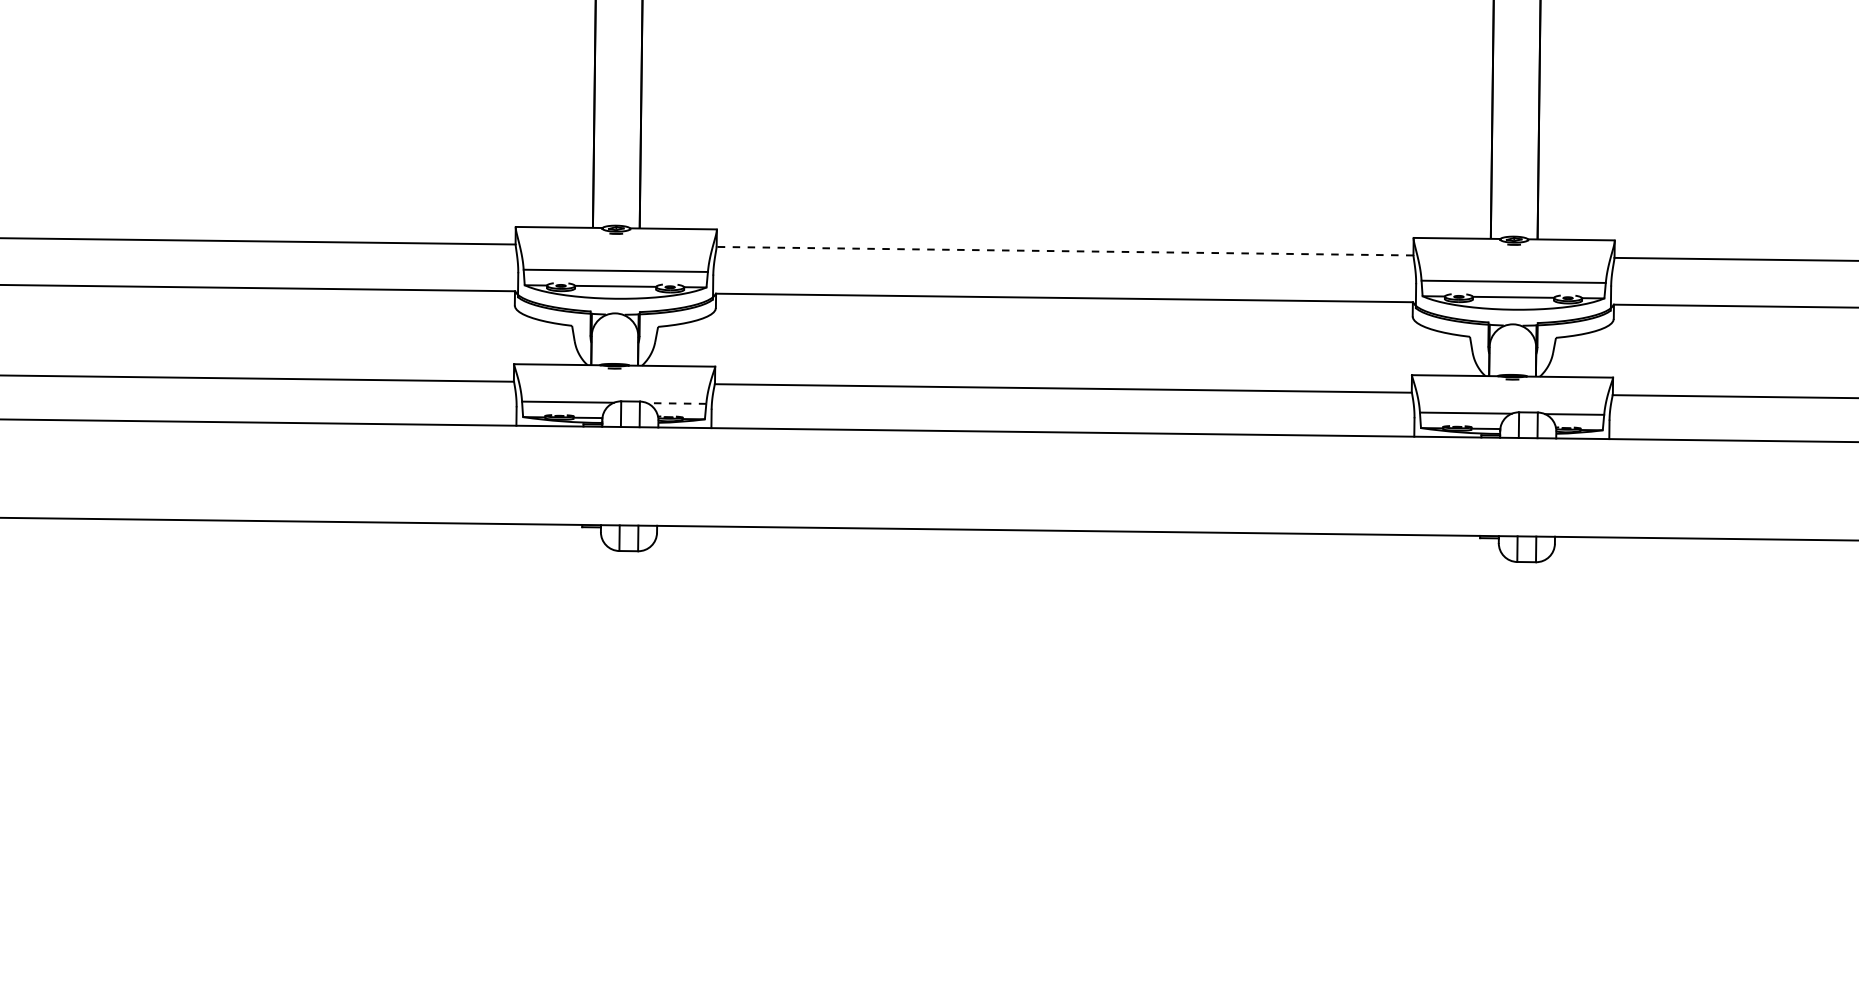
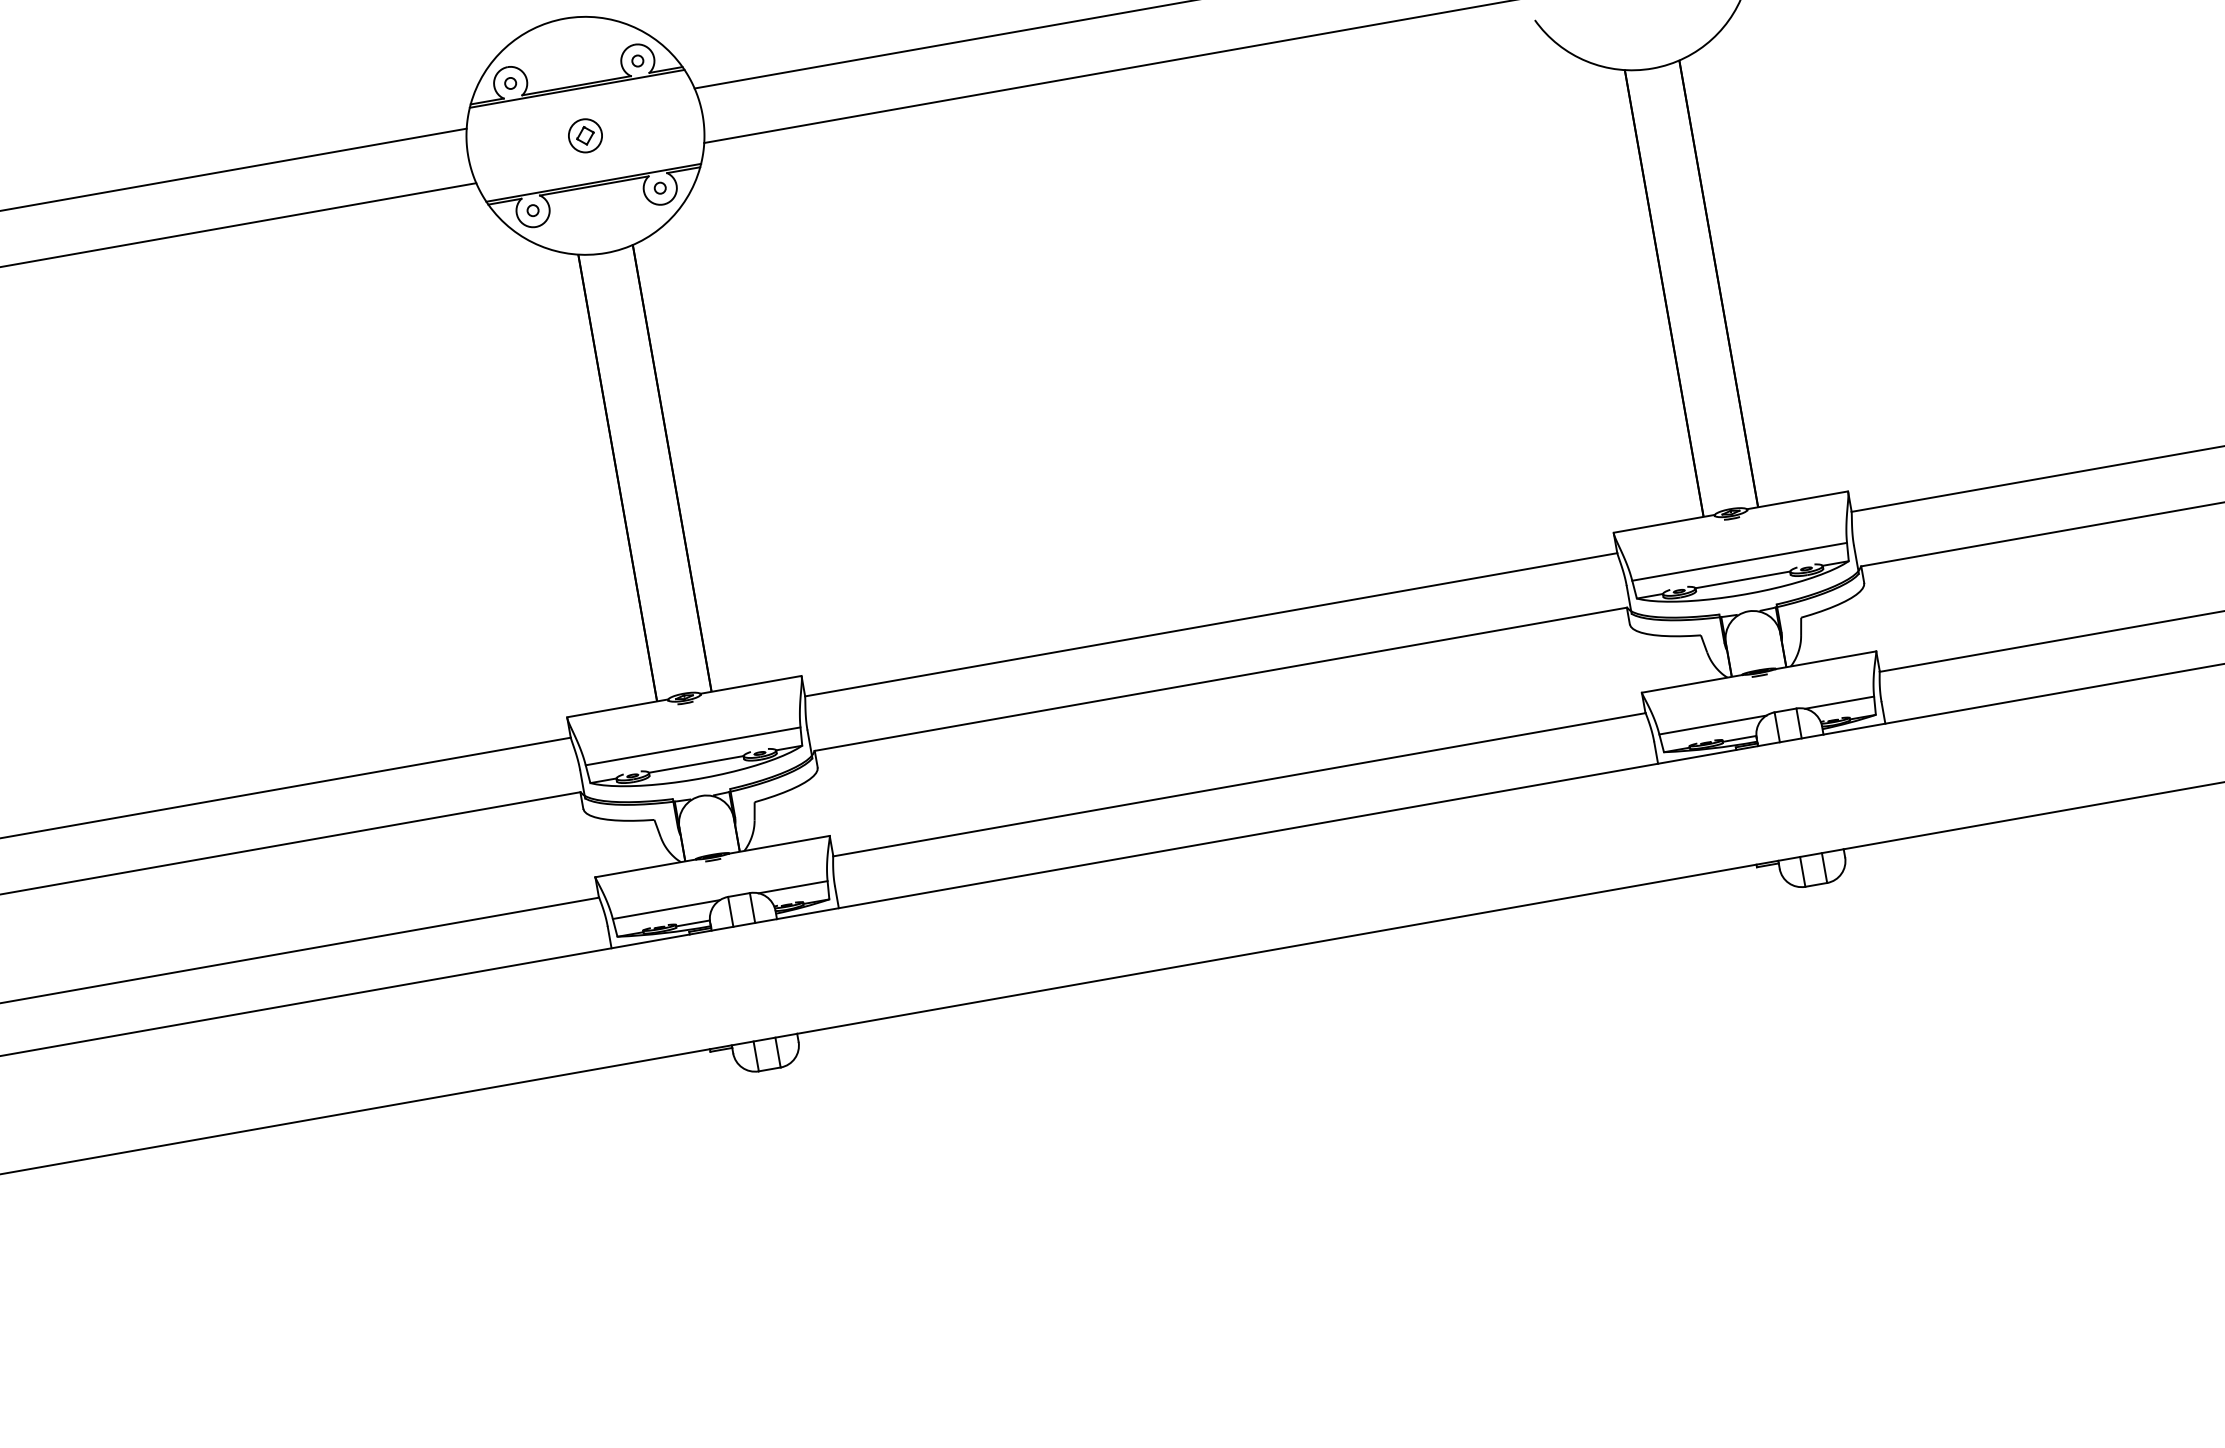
line: (1064, 250) -> (1210, 624), dashed -> solid
line: (676, 403) -> (792, 887), dashed -> solid

